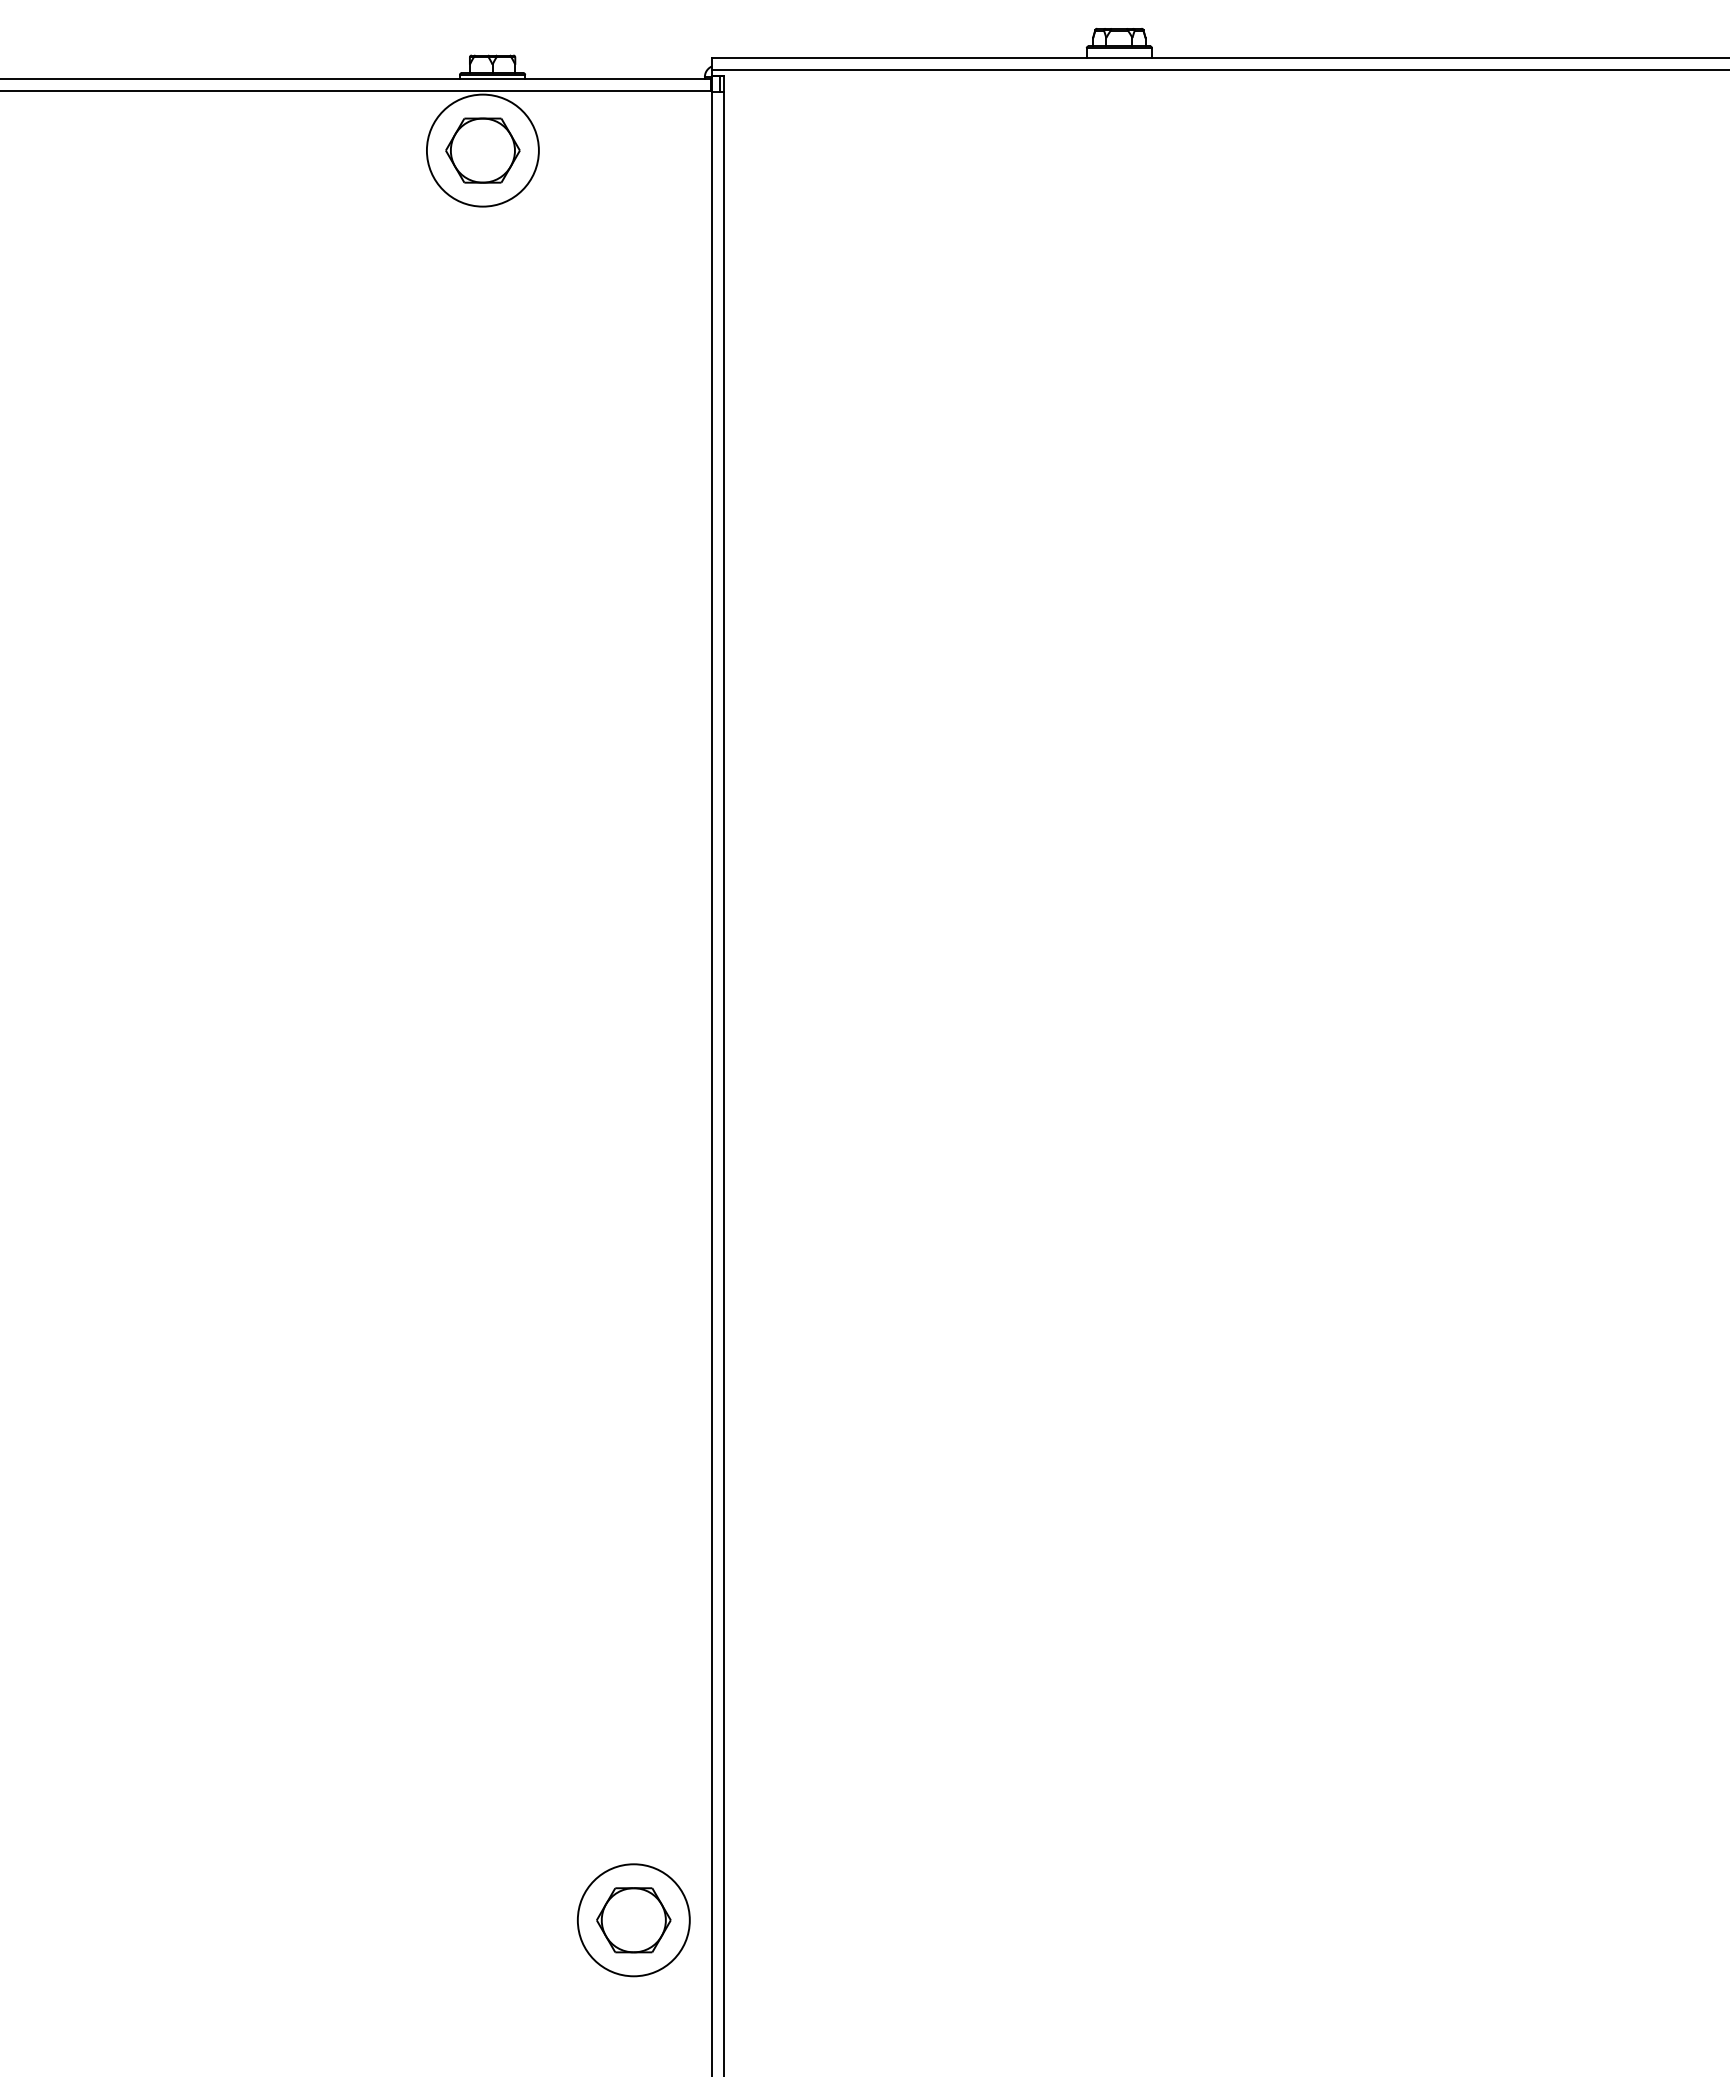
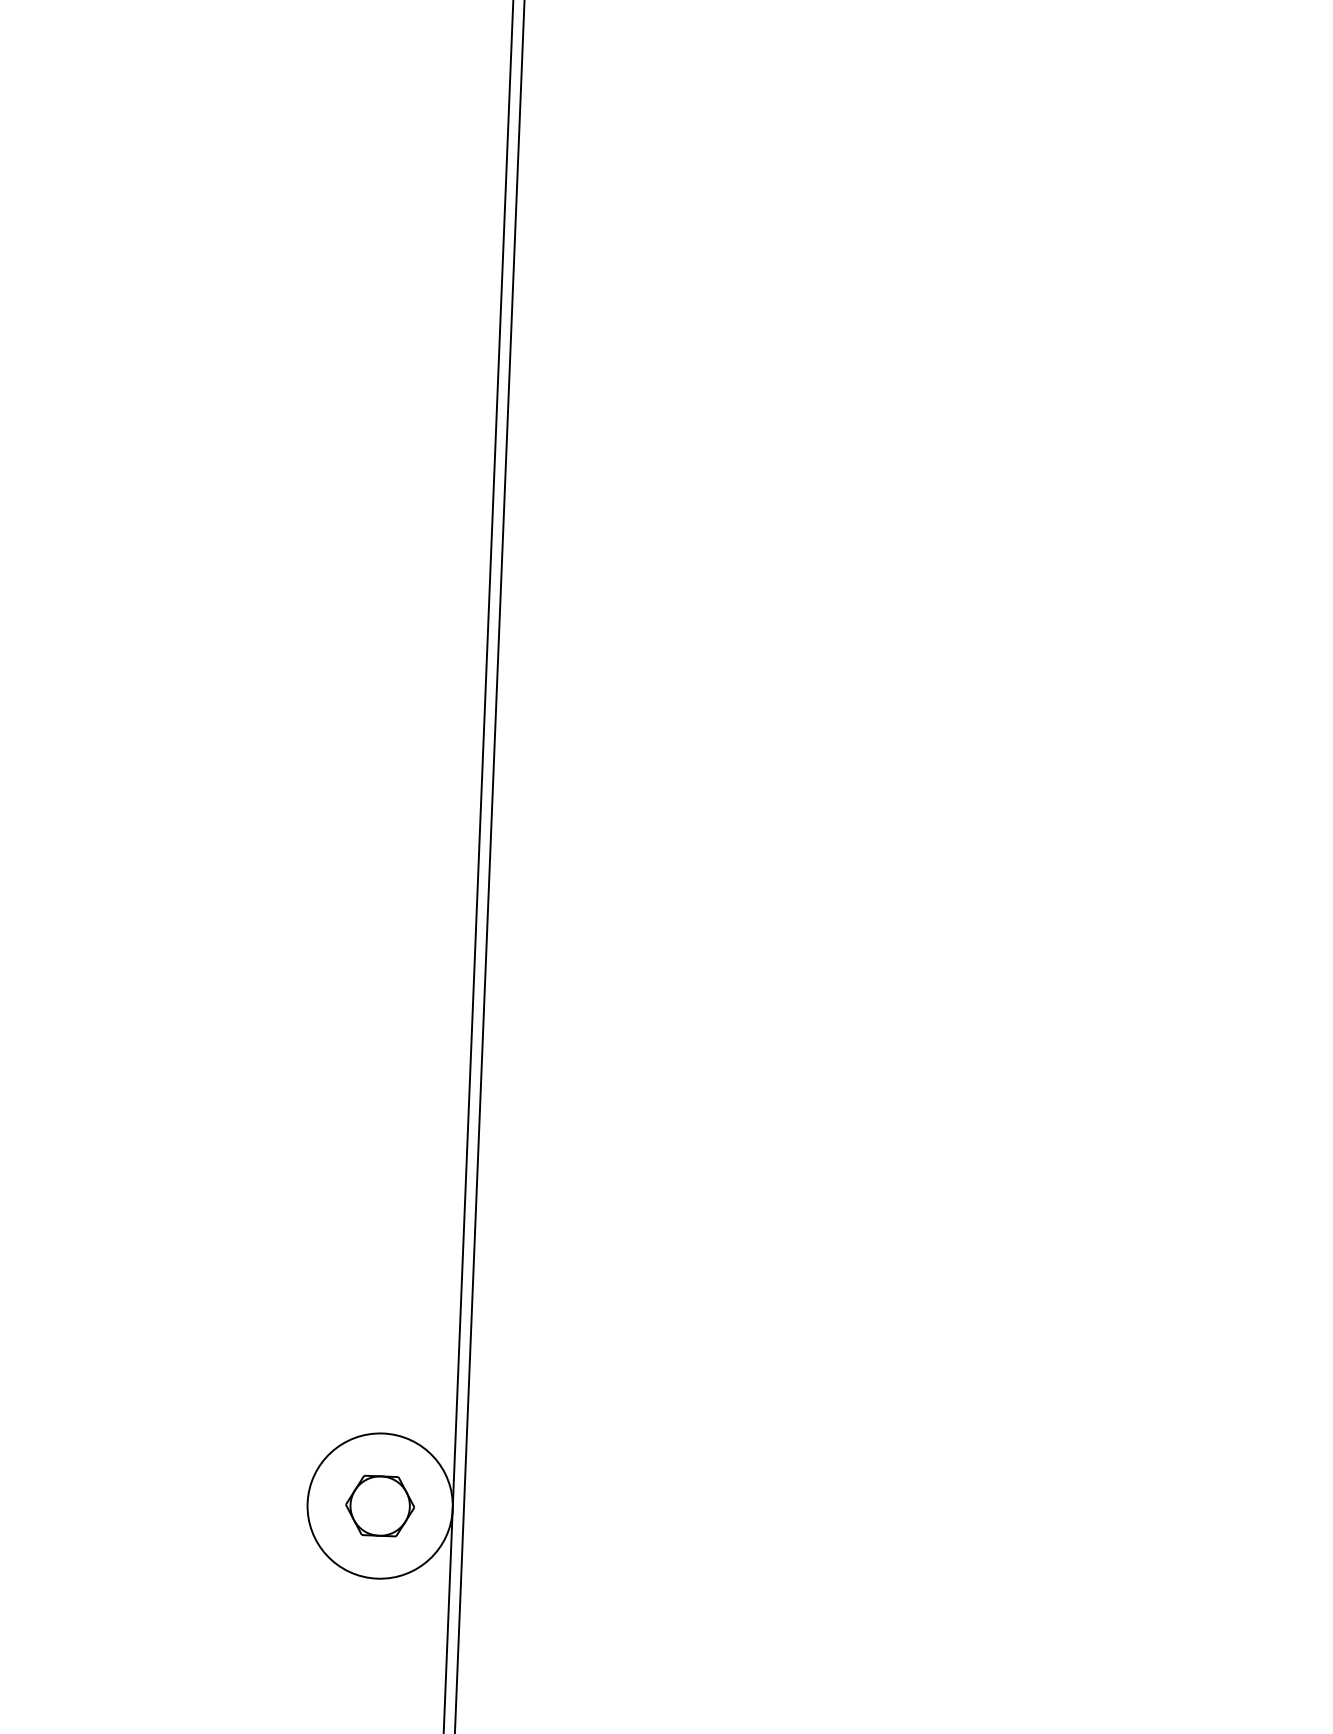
circle: (633, 1920) -> (379, 1506), size x1.4

